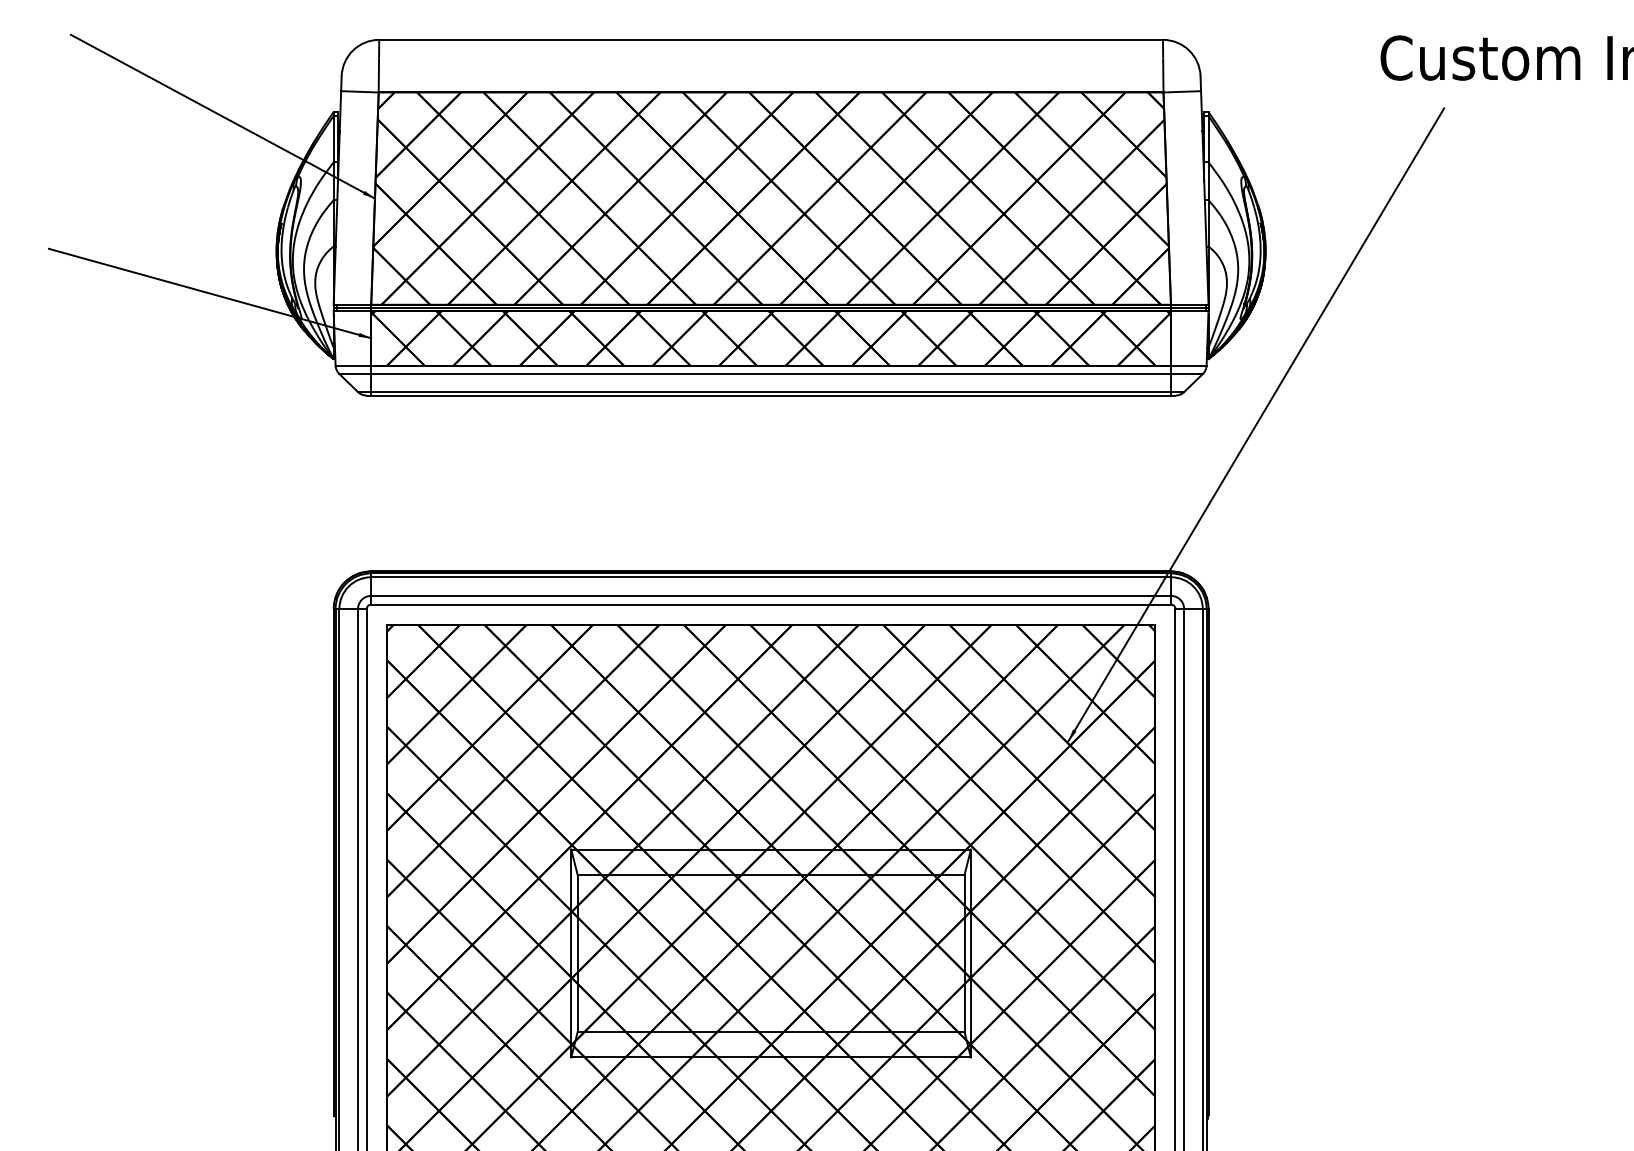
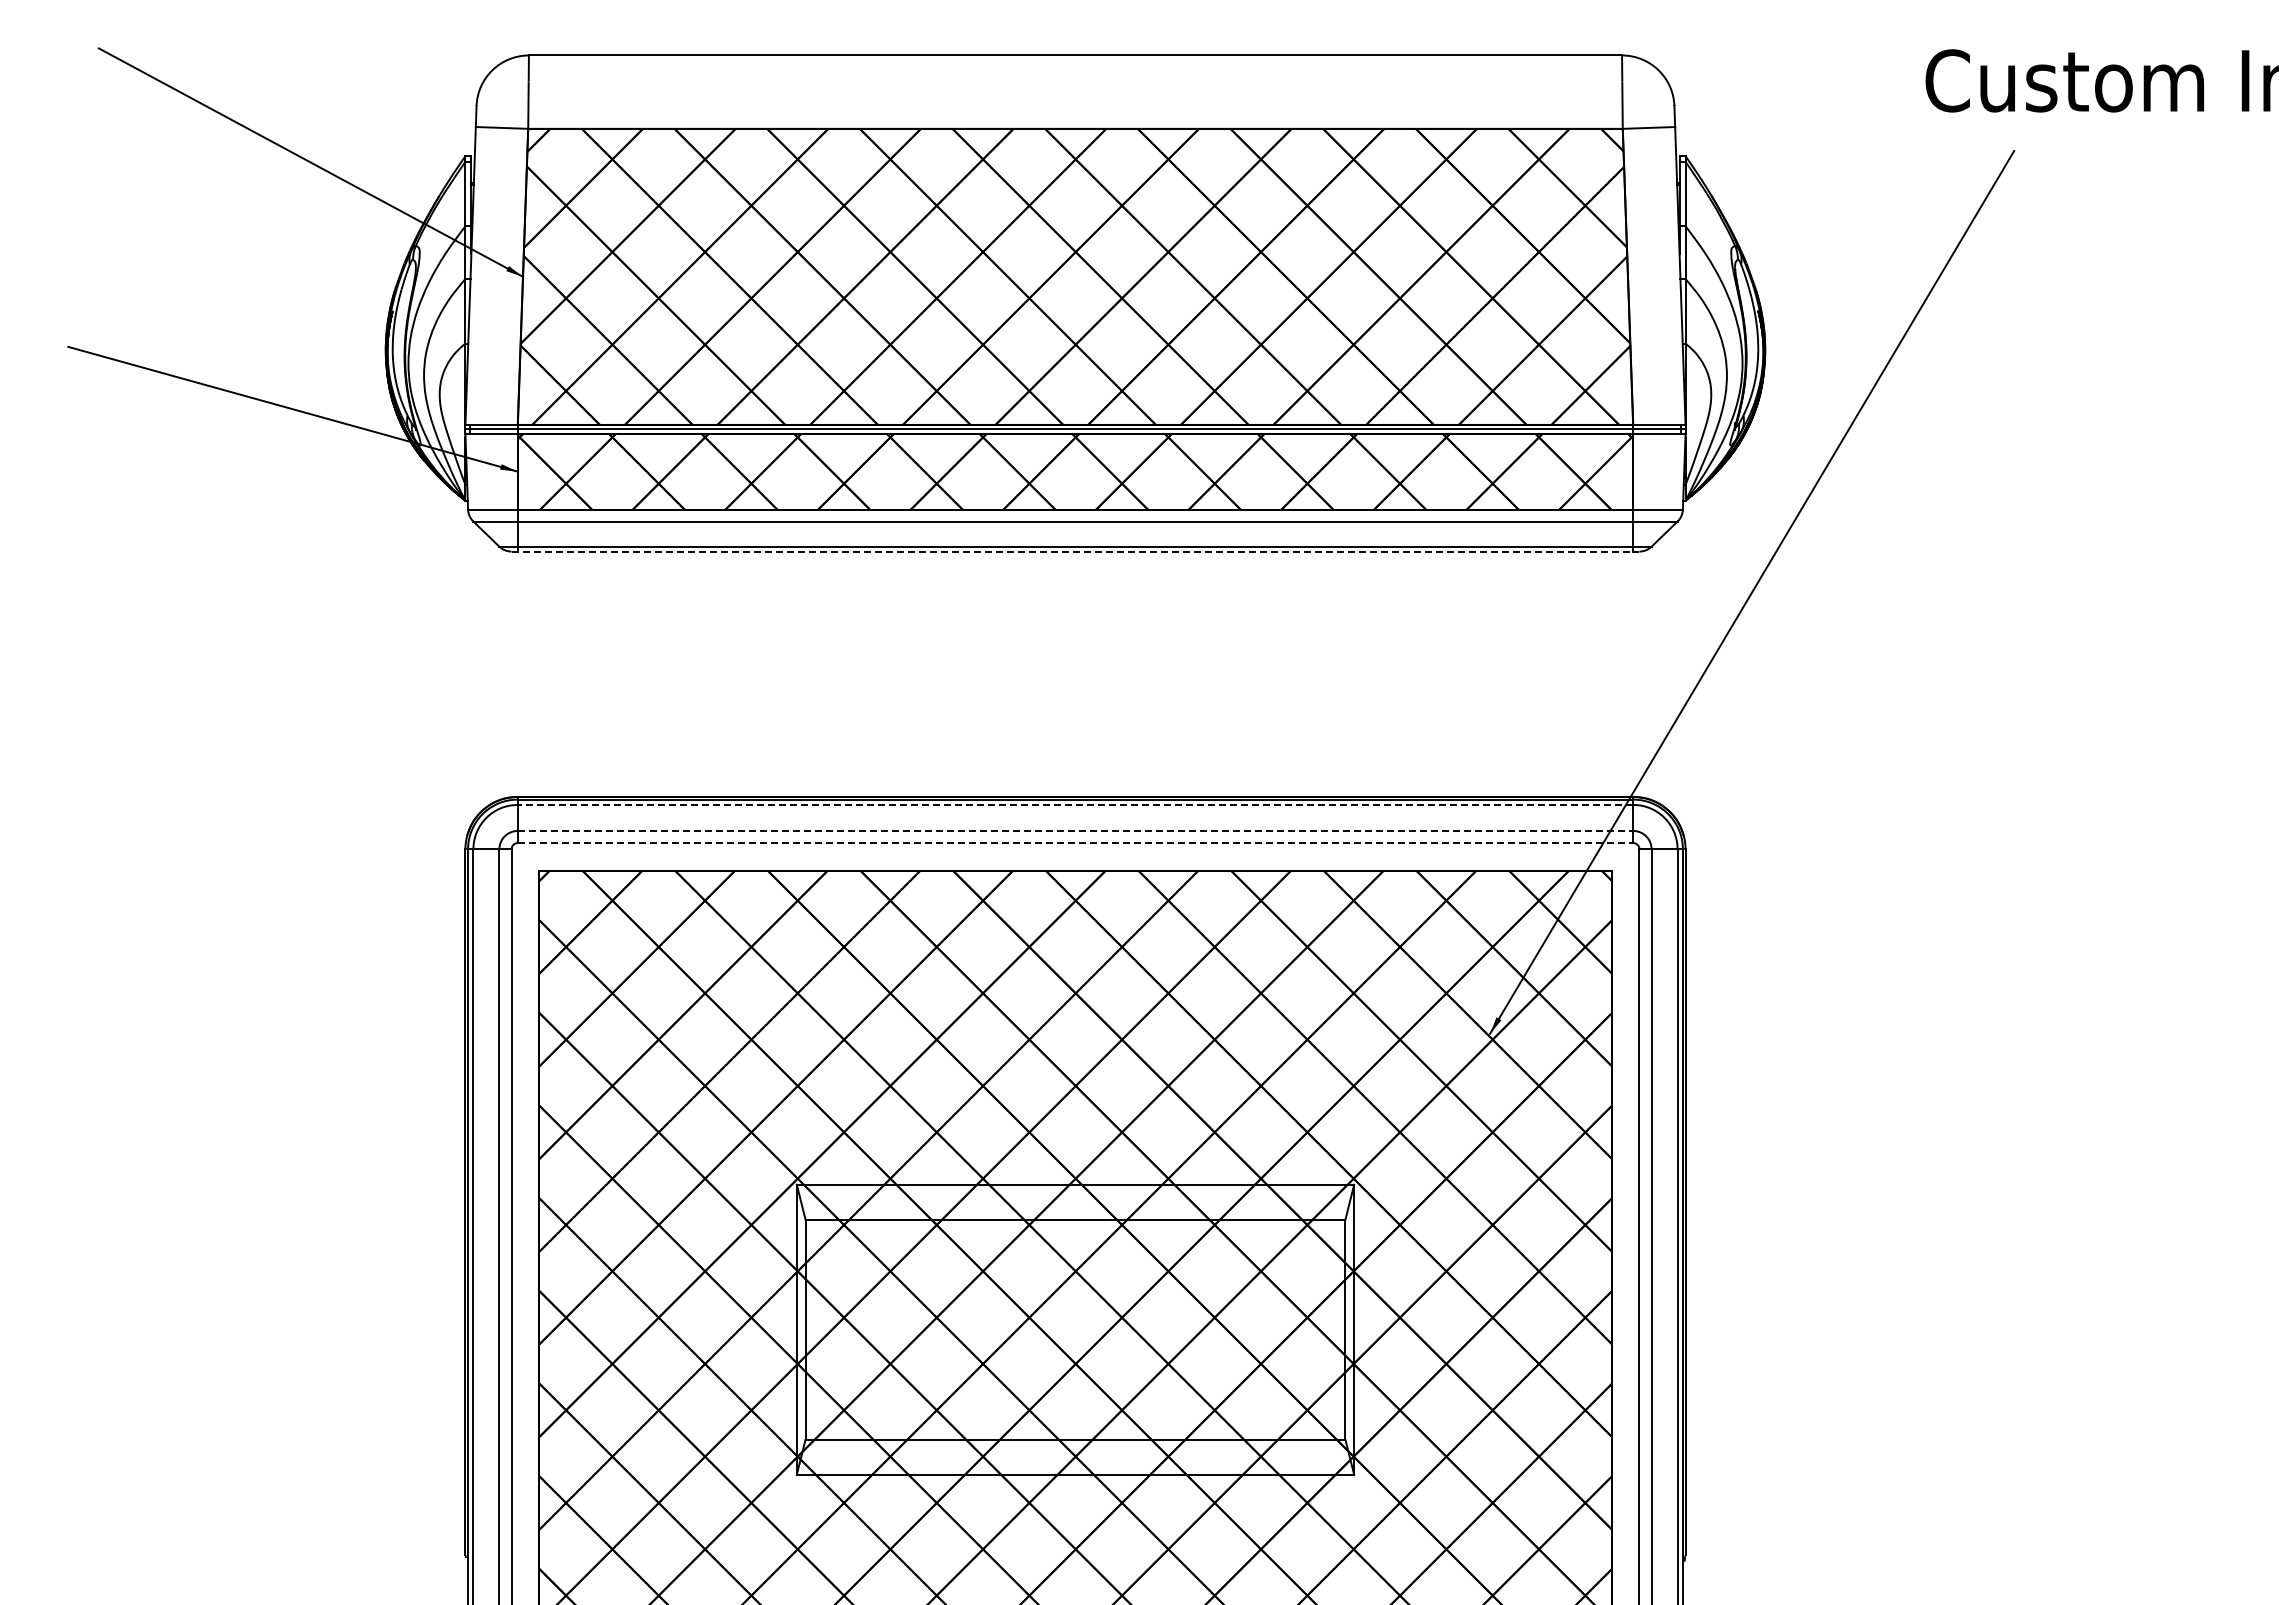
line: (771, 395) -> (1075, 551), solid -> dashed
line: (771, 576) -> (1075, 804), solid -> dashed
line: (771, 595) -> (1075, 830), solid -> dashed
line: (771, 604) -> (1075, 843), solid -> dashed

